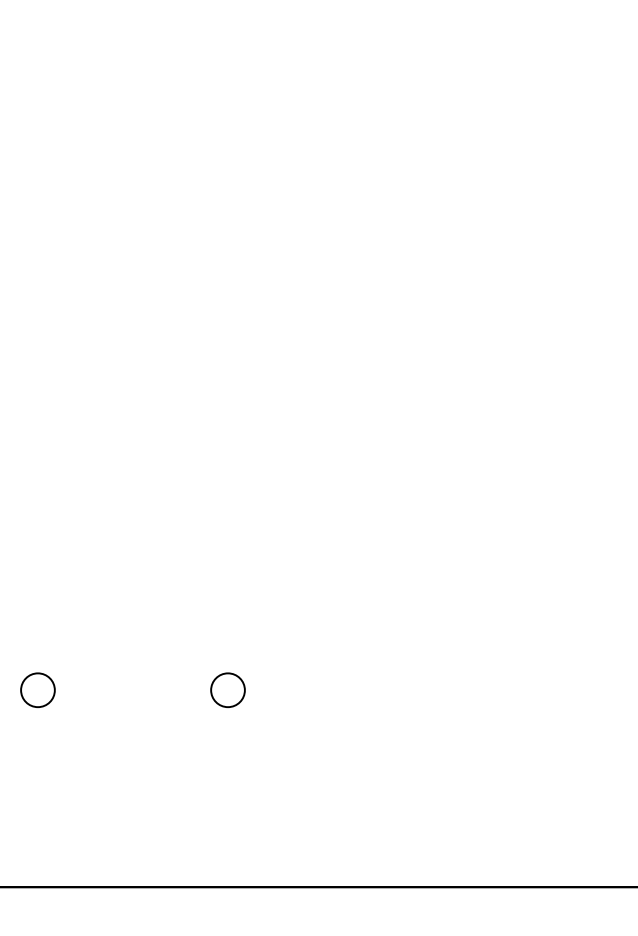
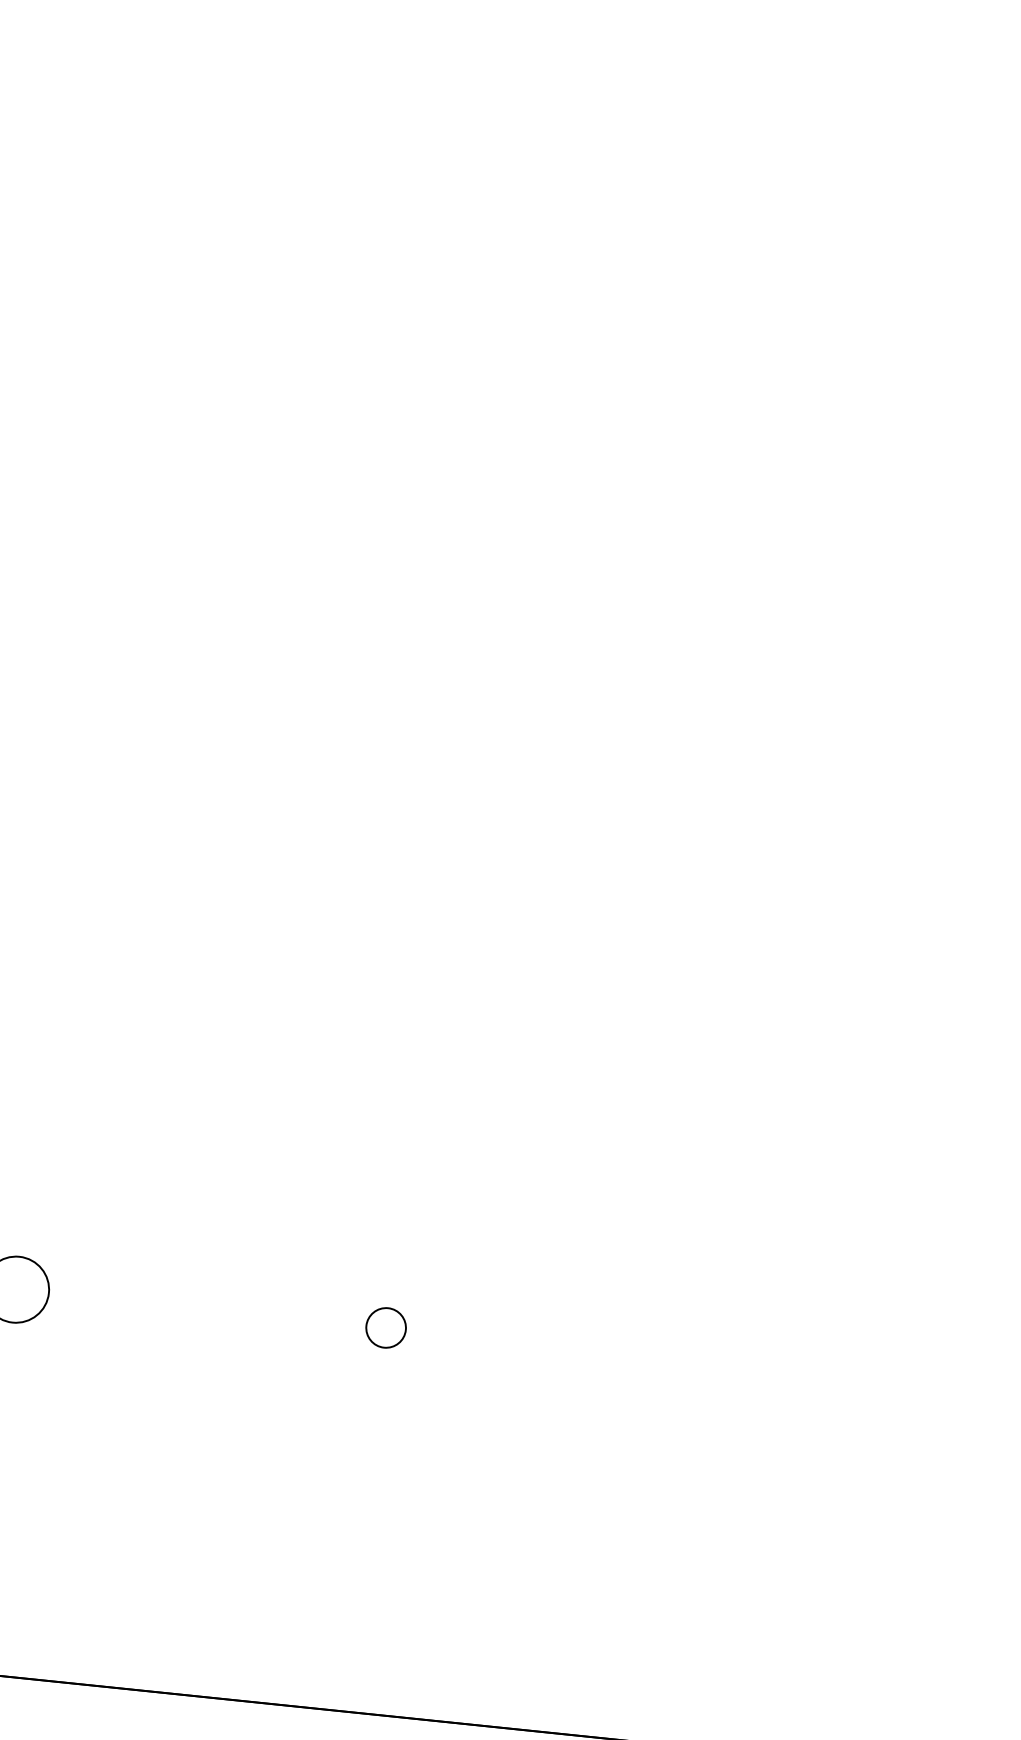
circle: (227, 690) -> (385, 1328), size x0.6

